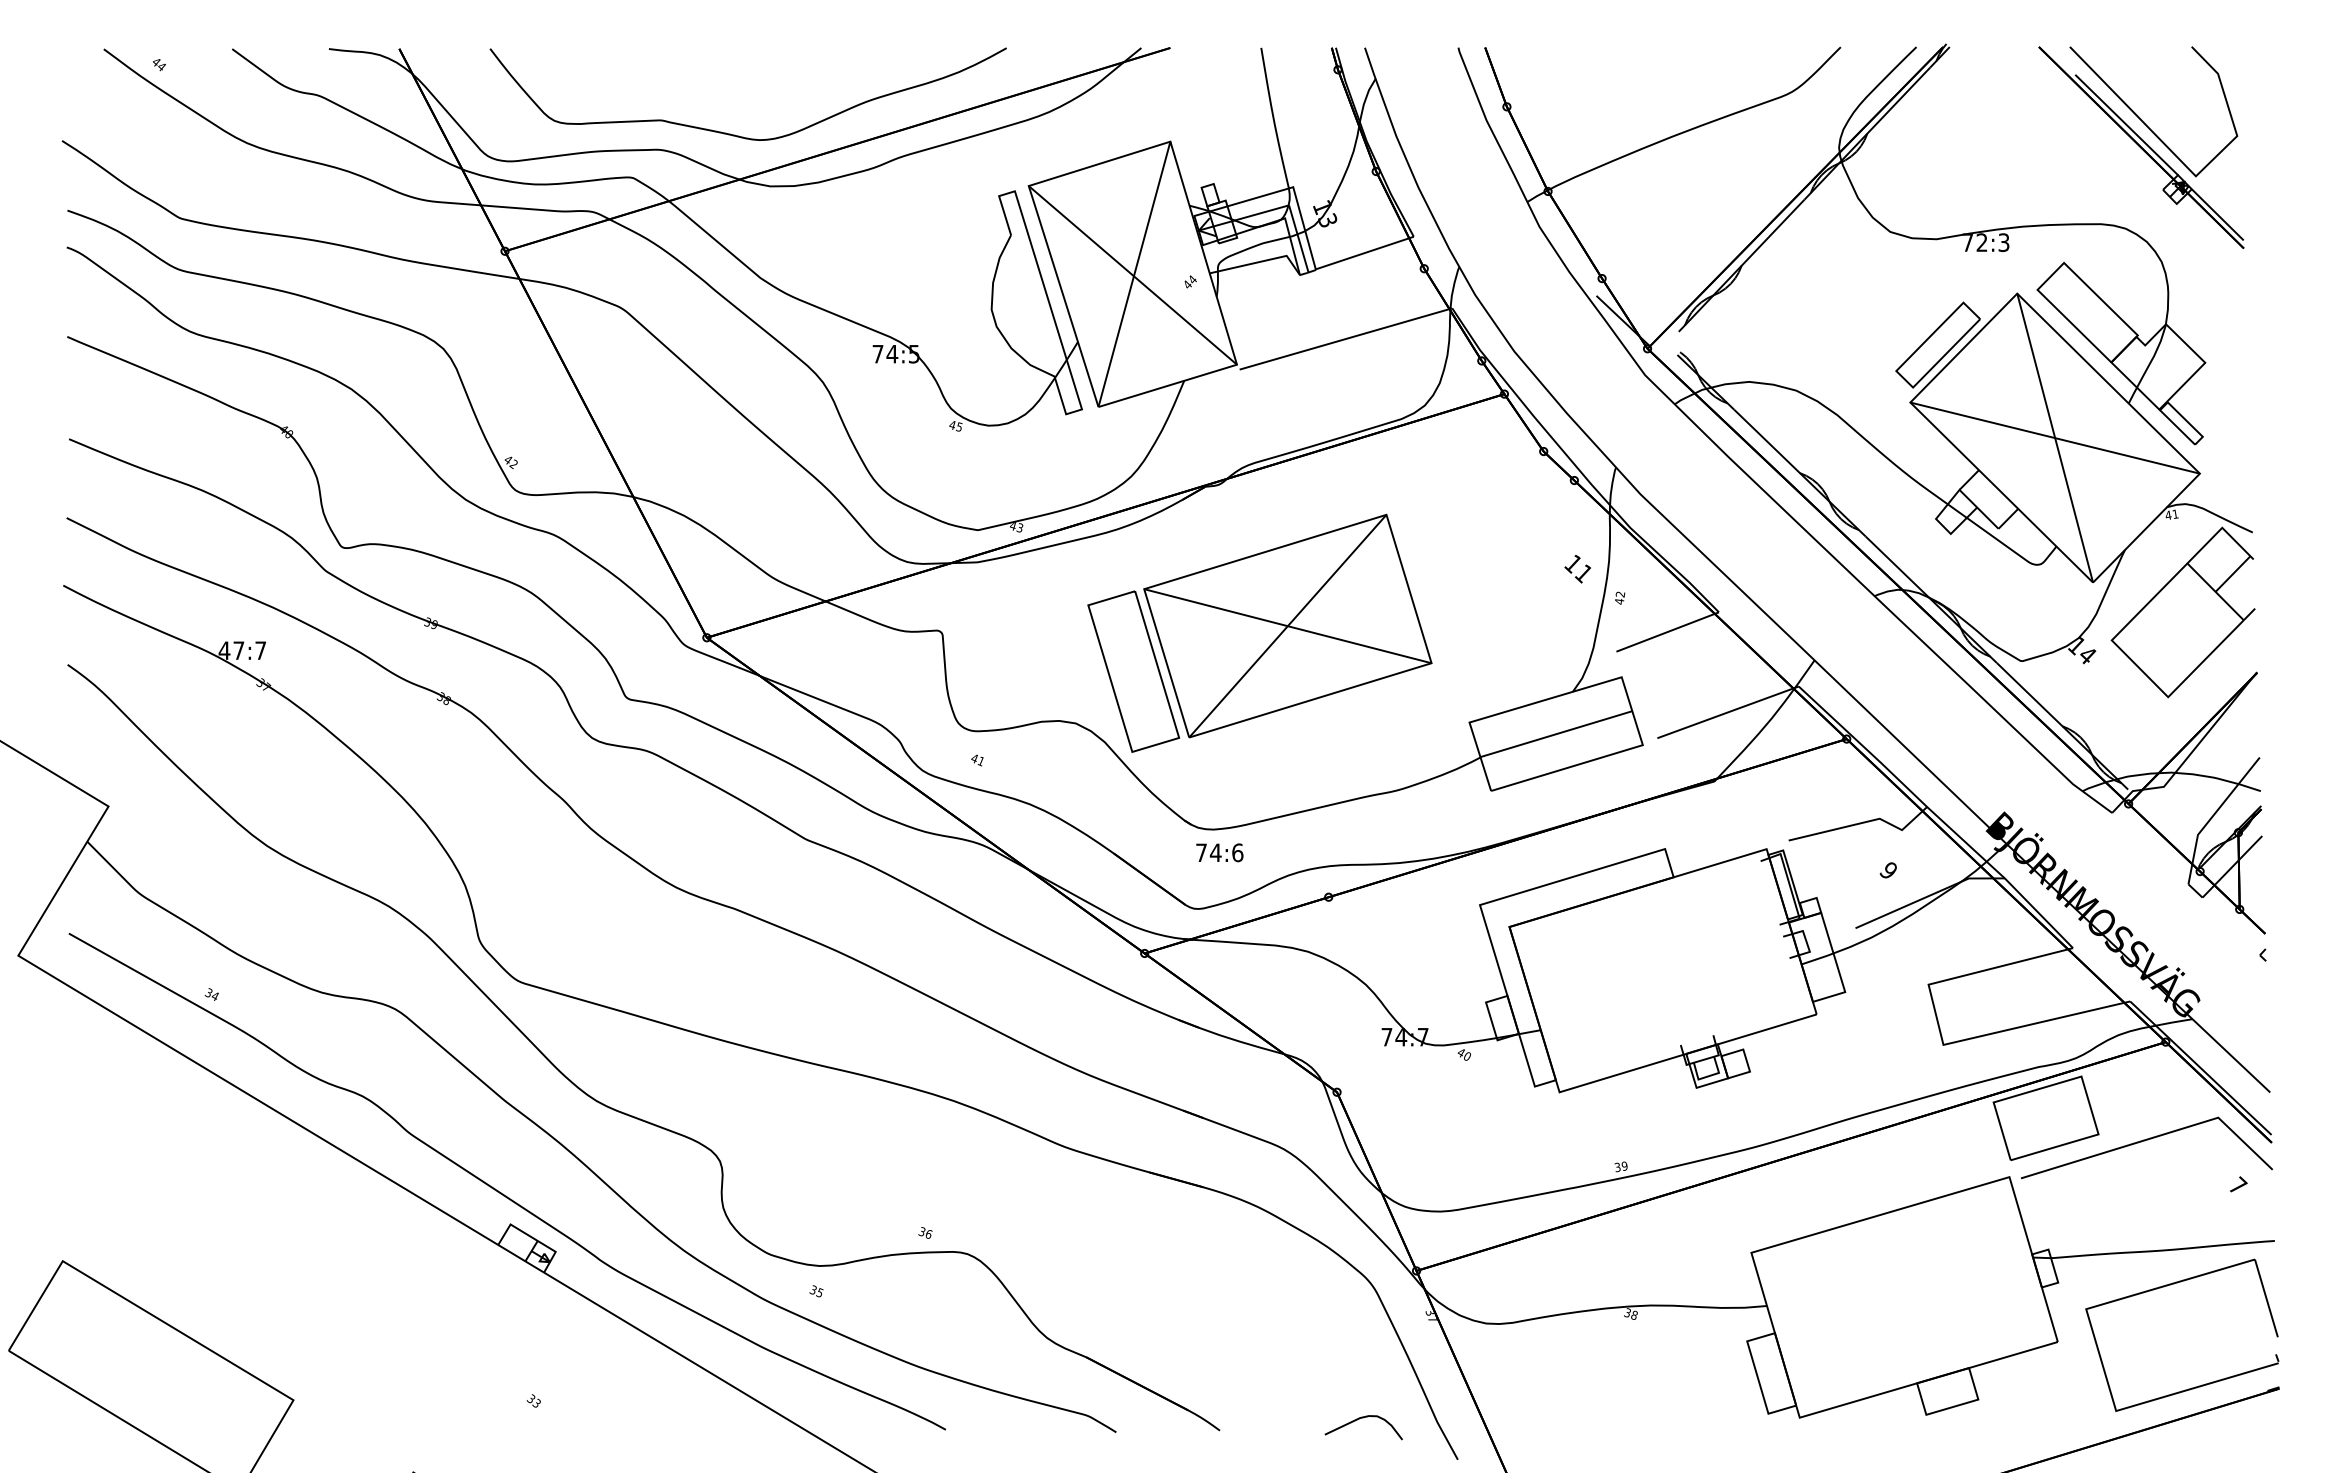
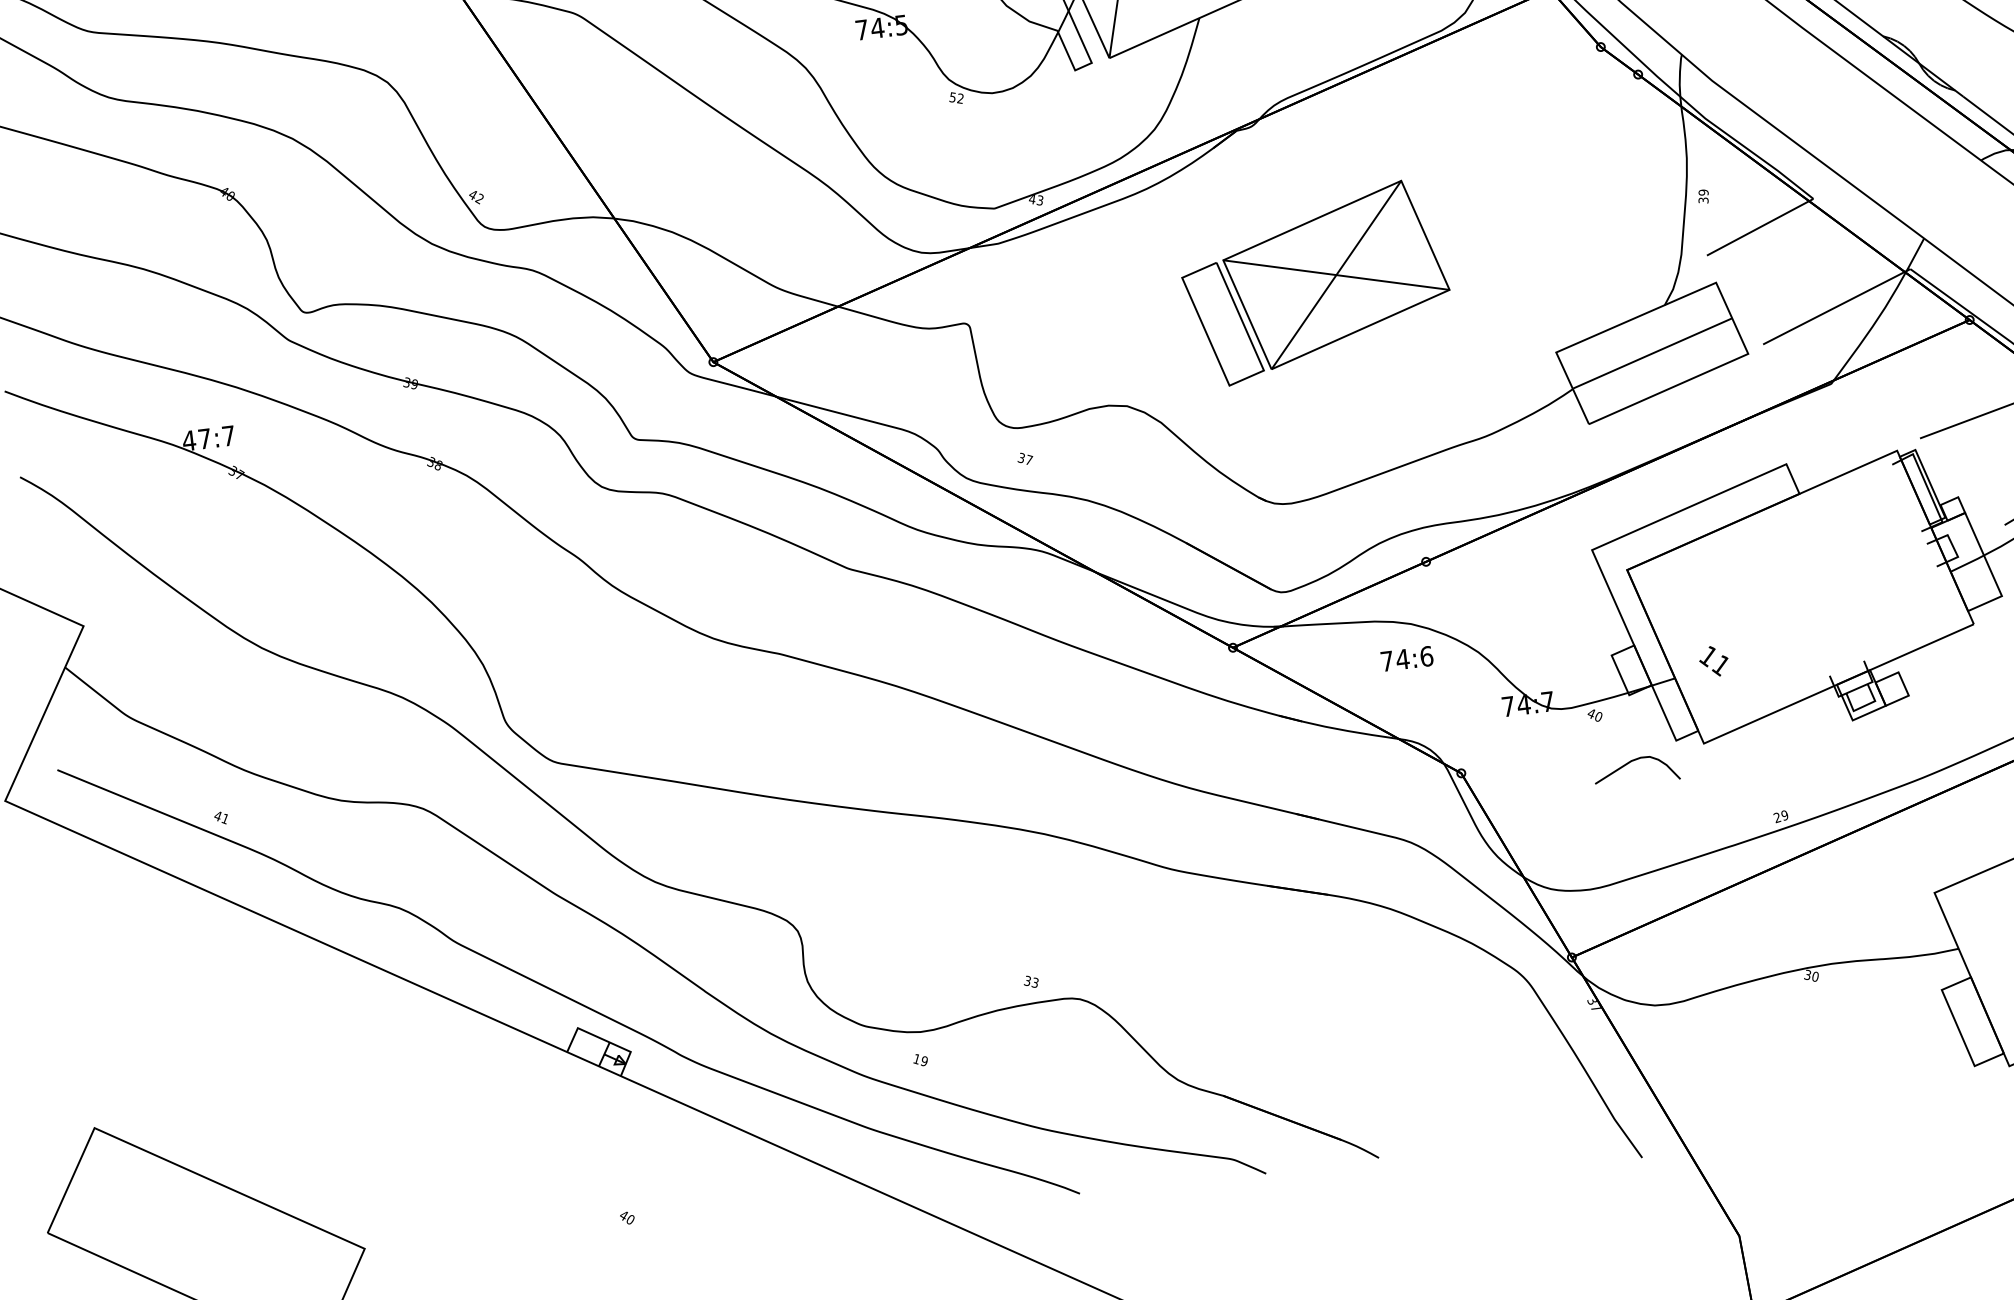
text: (955, 425) -> (956, 97), 45 -> 52
text: (1577, 569) -> (1713, 661), moved
text: (1619, 597) -> (1703, 196), 42 -> 39
part: (1259, 632) -> (1315, 282), size x0.7
text: (977, 759) -> (1024, 458), 41 -> 37
text: (1219, 852) -> (1406, 658), moved
text: (211, 994) -> (221, 817), 34 -> 41
text: (1617, 1167) -> (1777, 817), 39 -> 29
text: (928, 1233) -> (1034, 982), 36 -> 33
text: (816, 1291) -> (920, 1060), 35 -> 19
text: (1634, 1314) -> (1815, 975), 38 -> 30
text: (533, 1400) -> (626, 1216), 33 -> 40
curve: (1359, 1419) -> (1630, 762), moved

